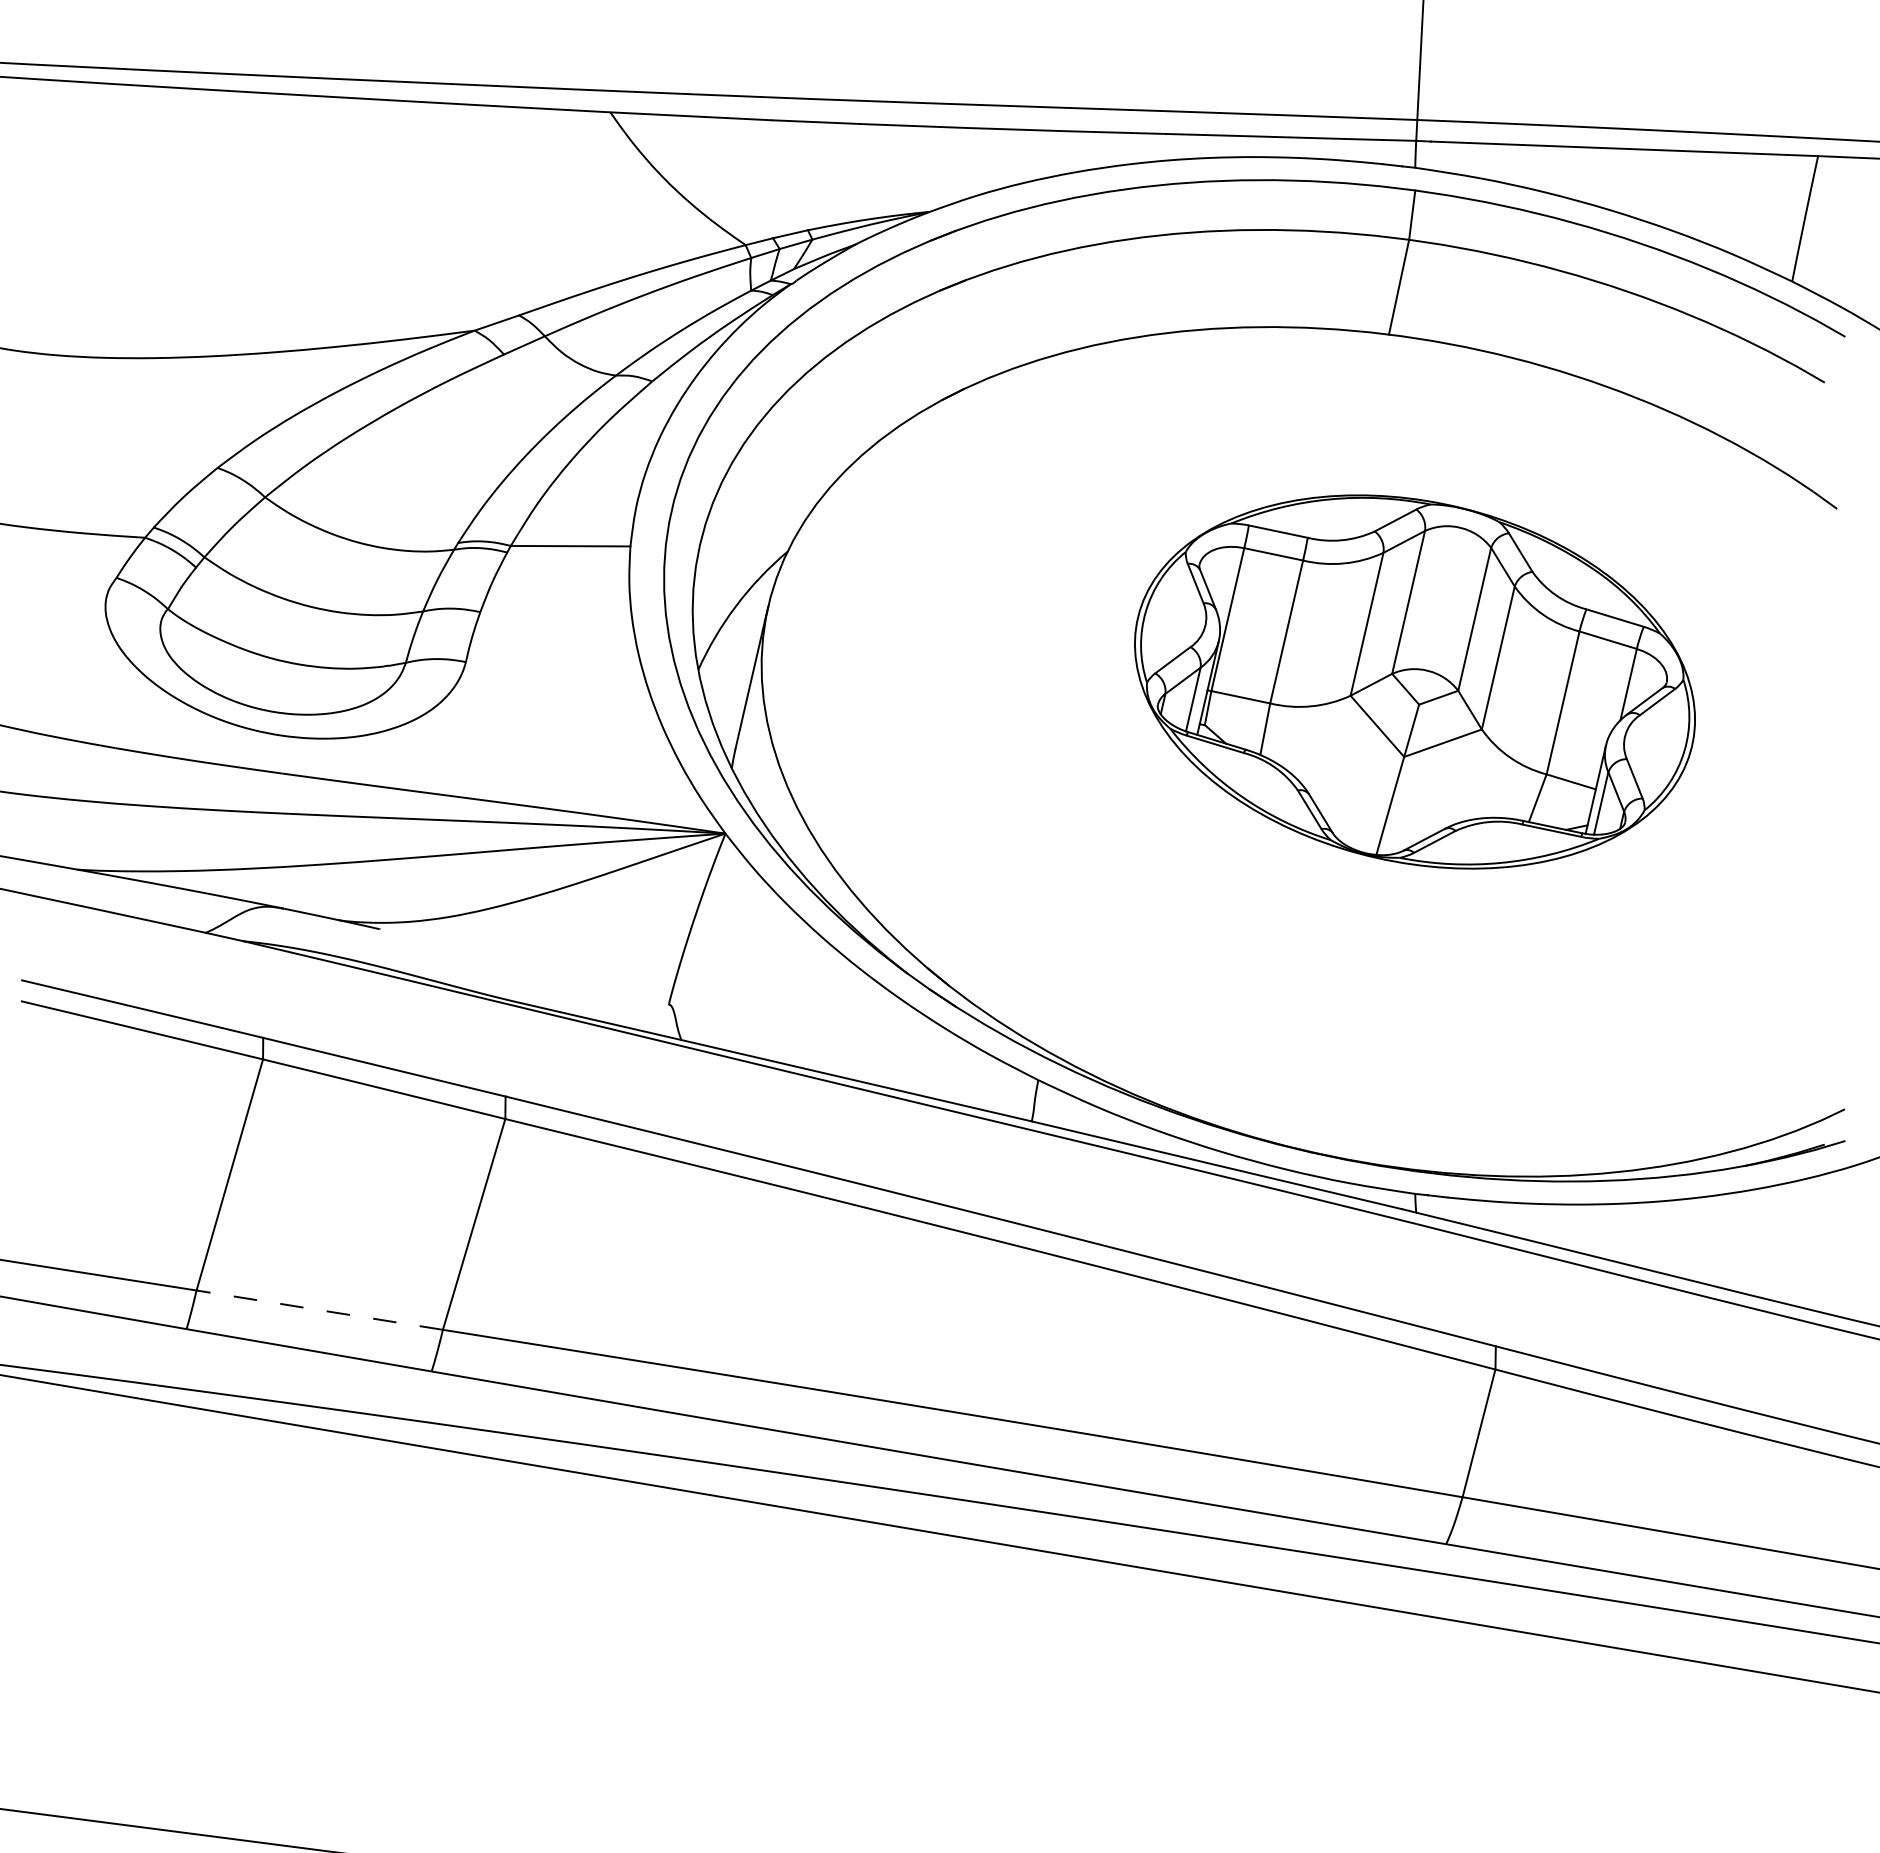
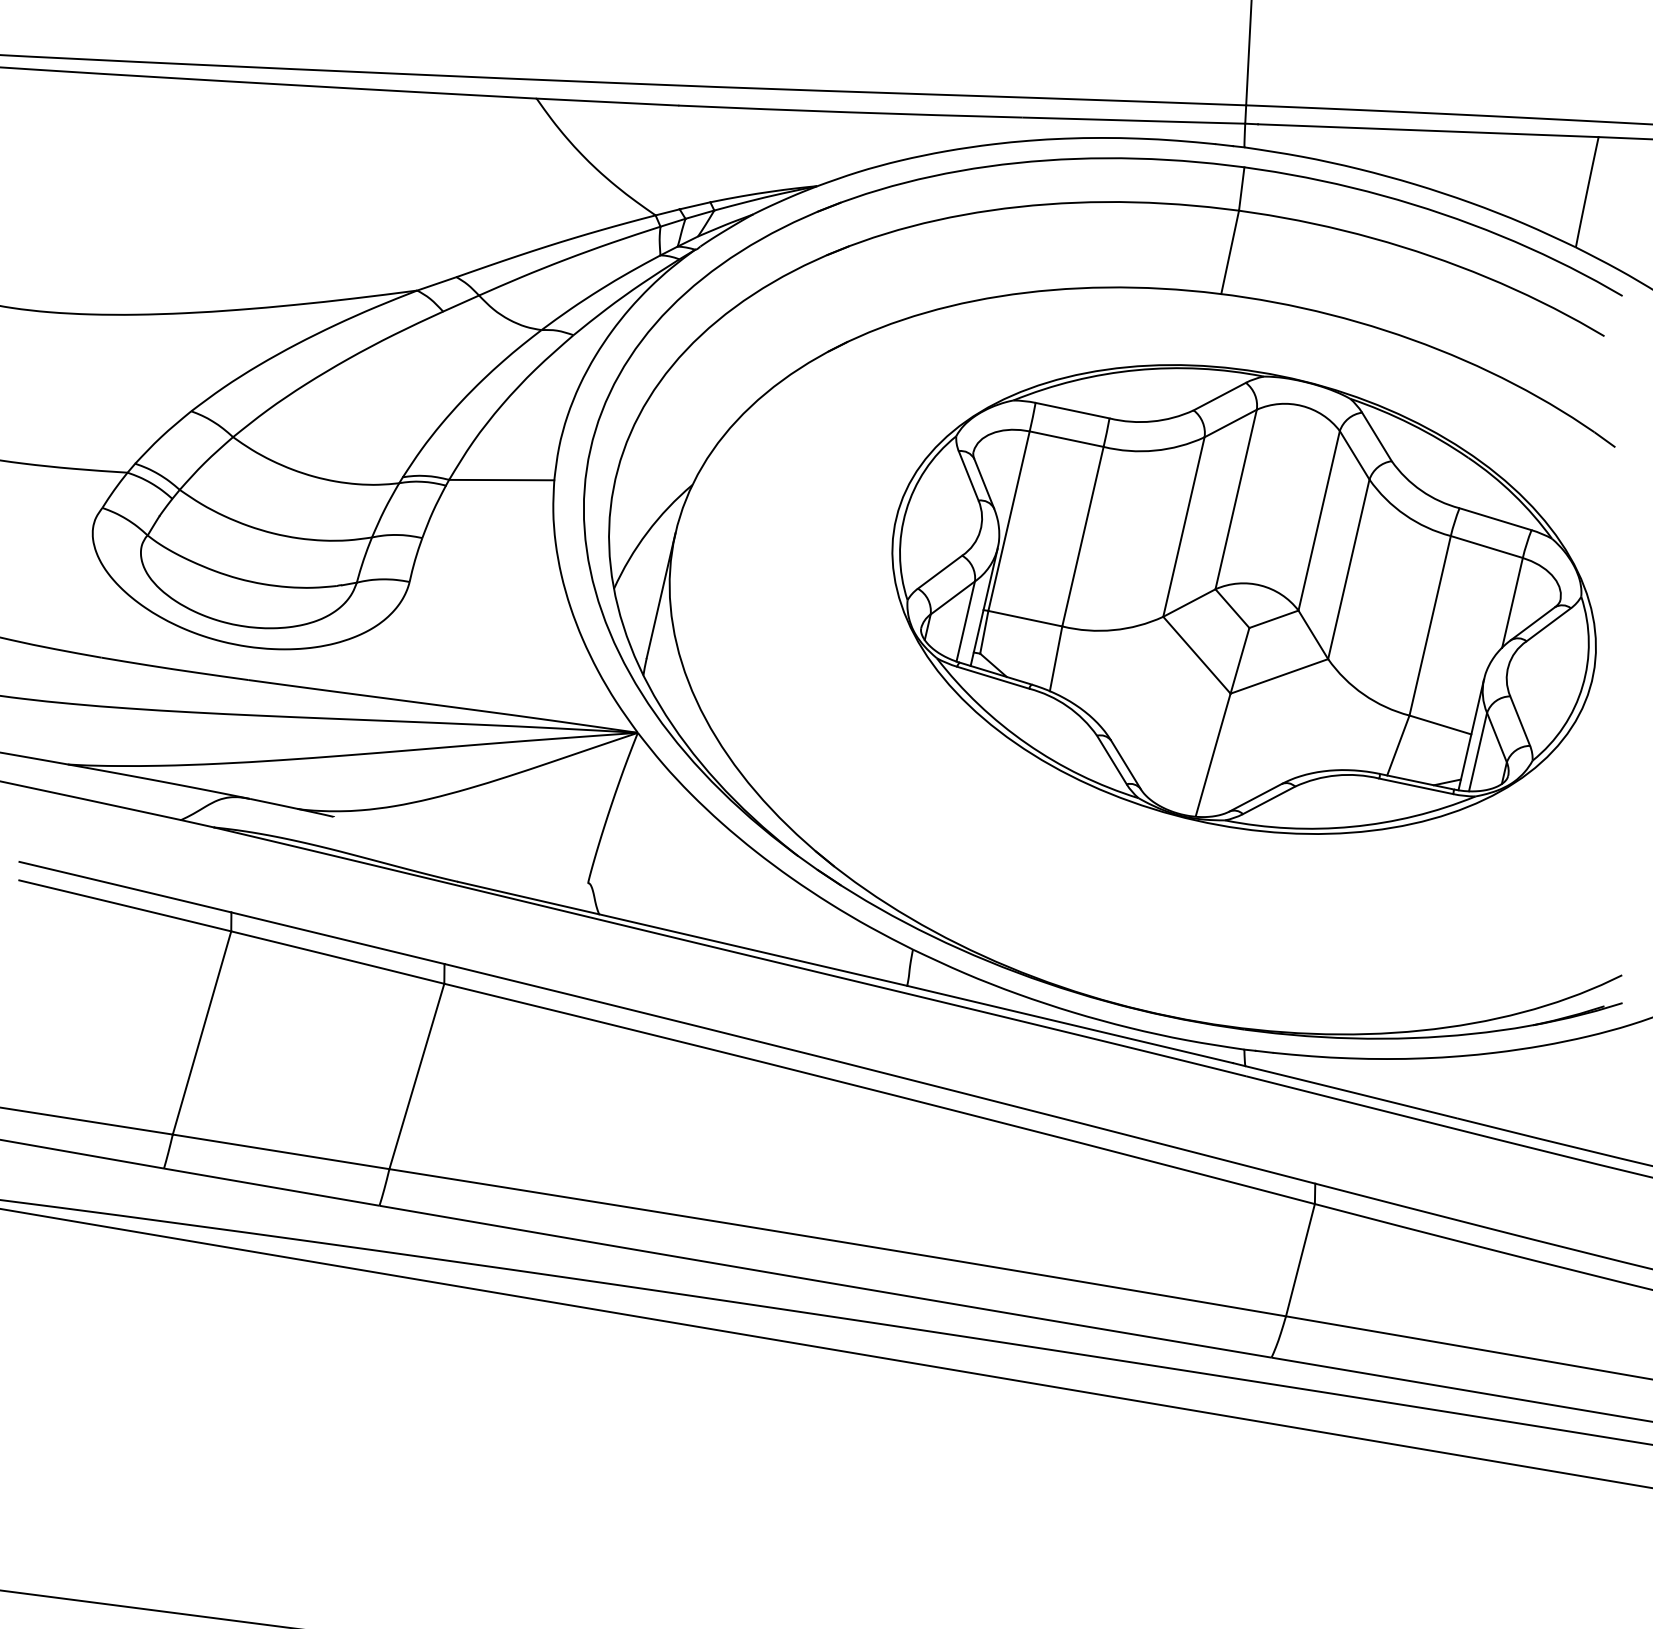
part: (1414, 681) -> (1243, 599), size x1.43
line: (319, 1310) -> (280, 1152), dashed -> solid

